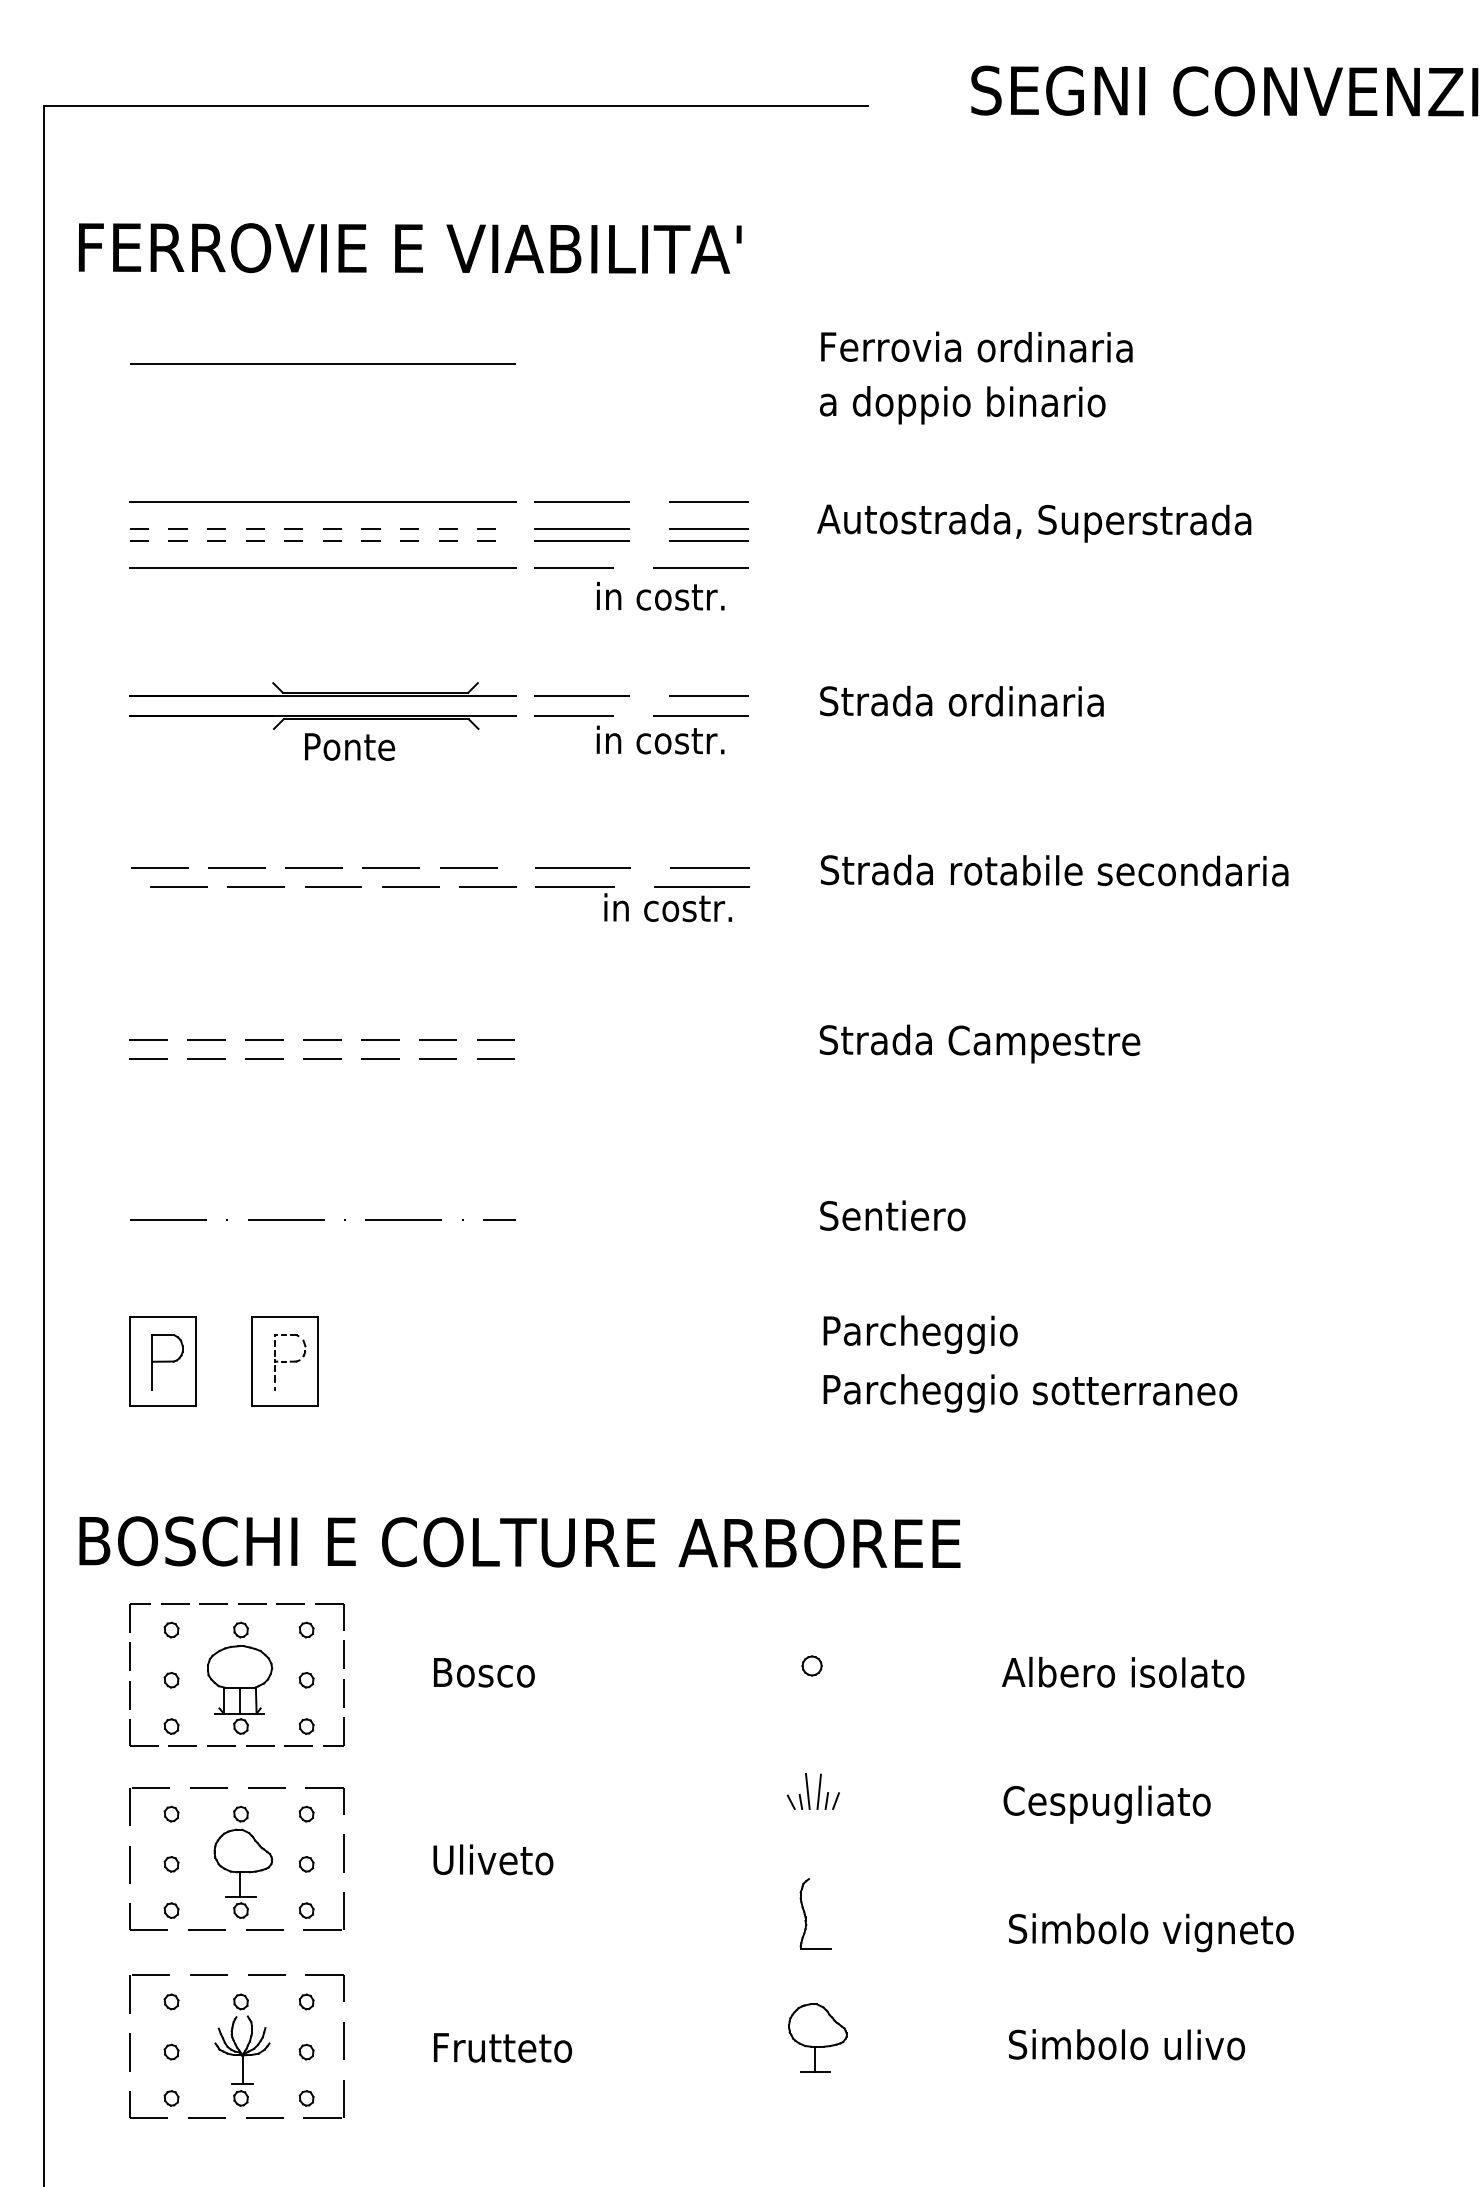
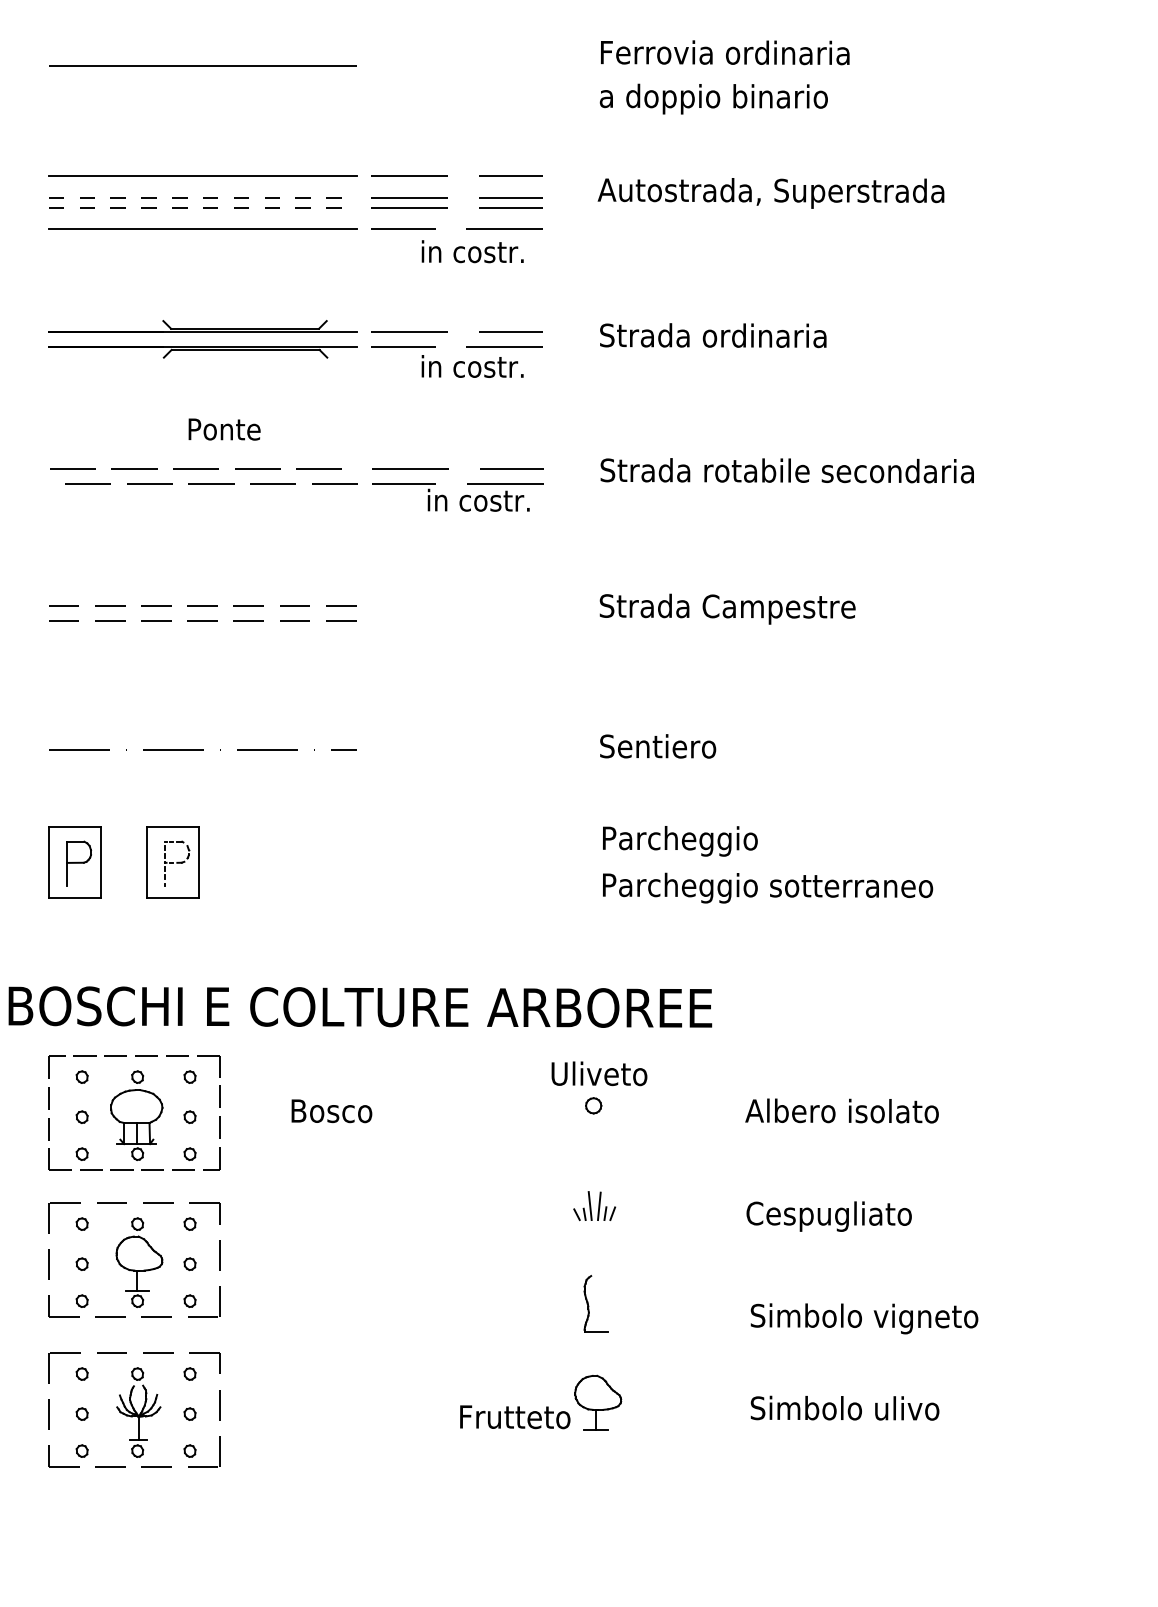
text: (350, 746) -> (225, 429), moved
text: (493, 1859) -> (599, 1073), moved
text: (503, 2047) -> (515, 1416), moved

